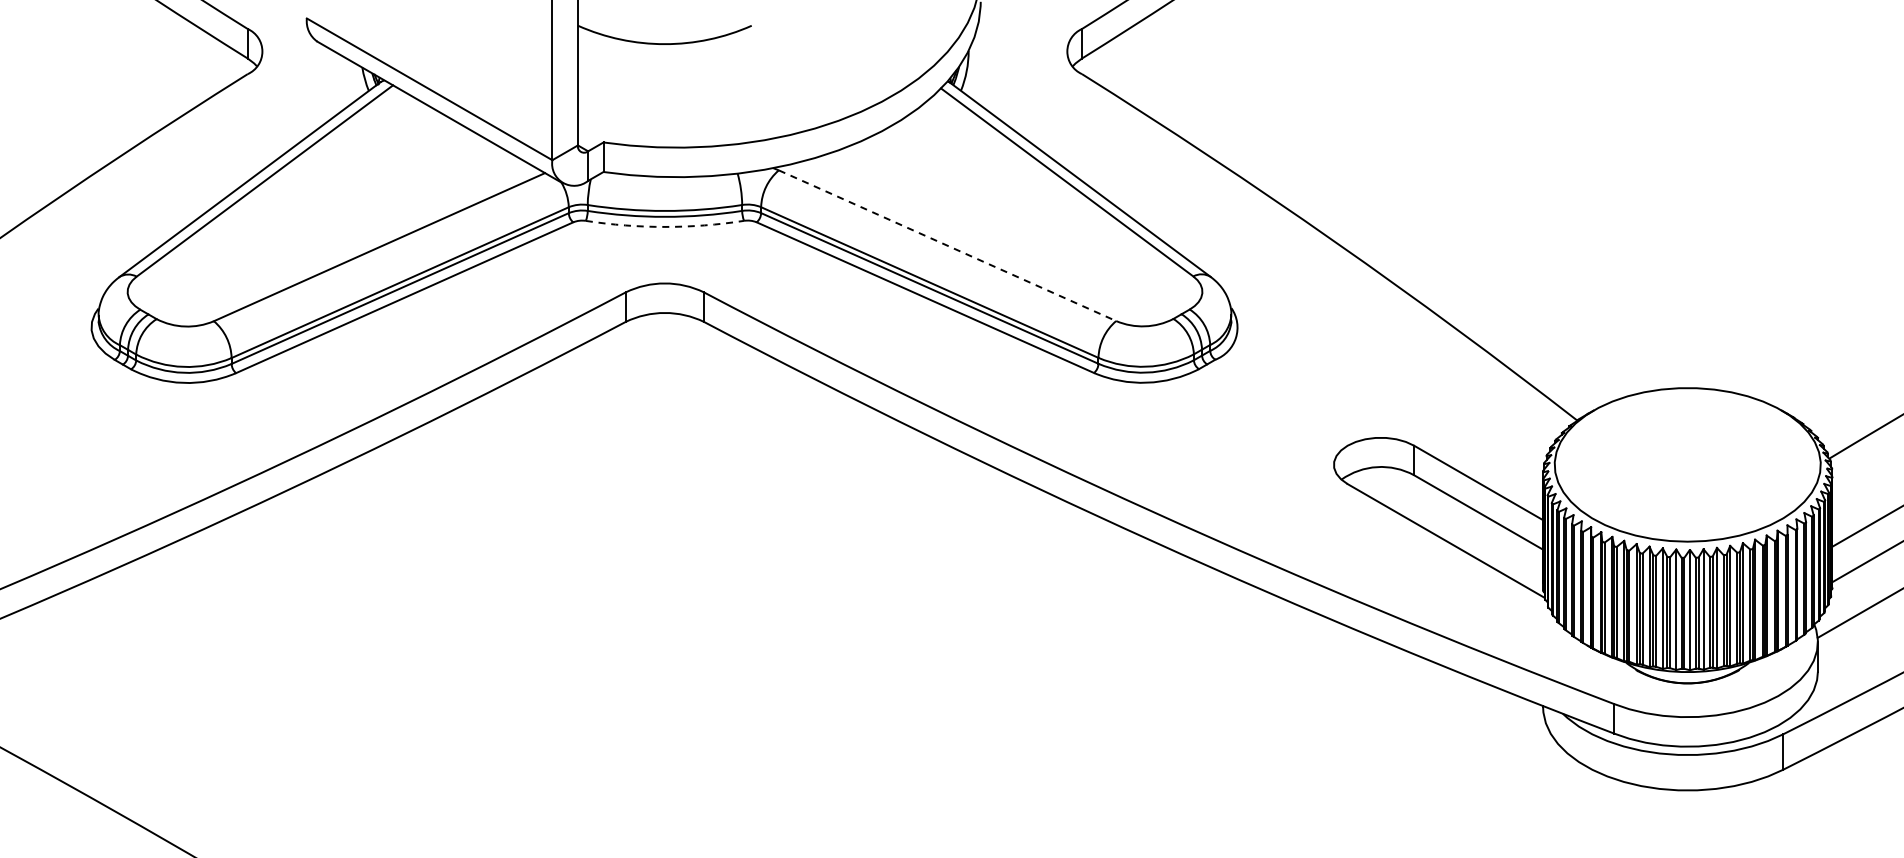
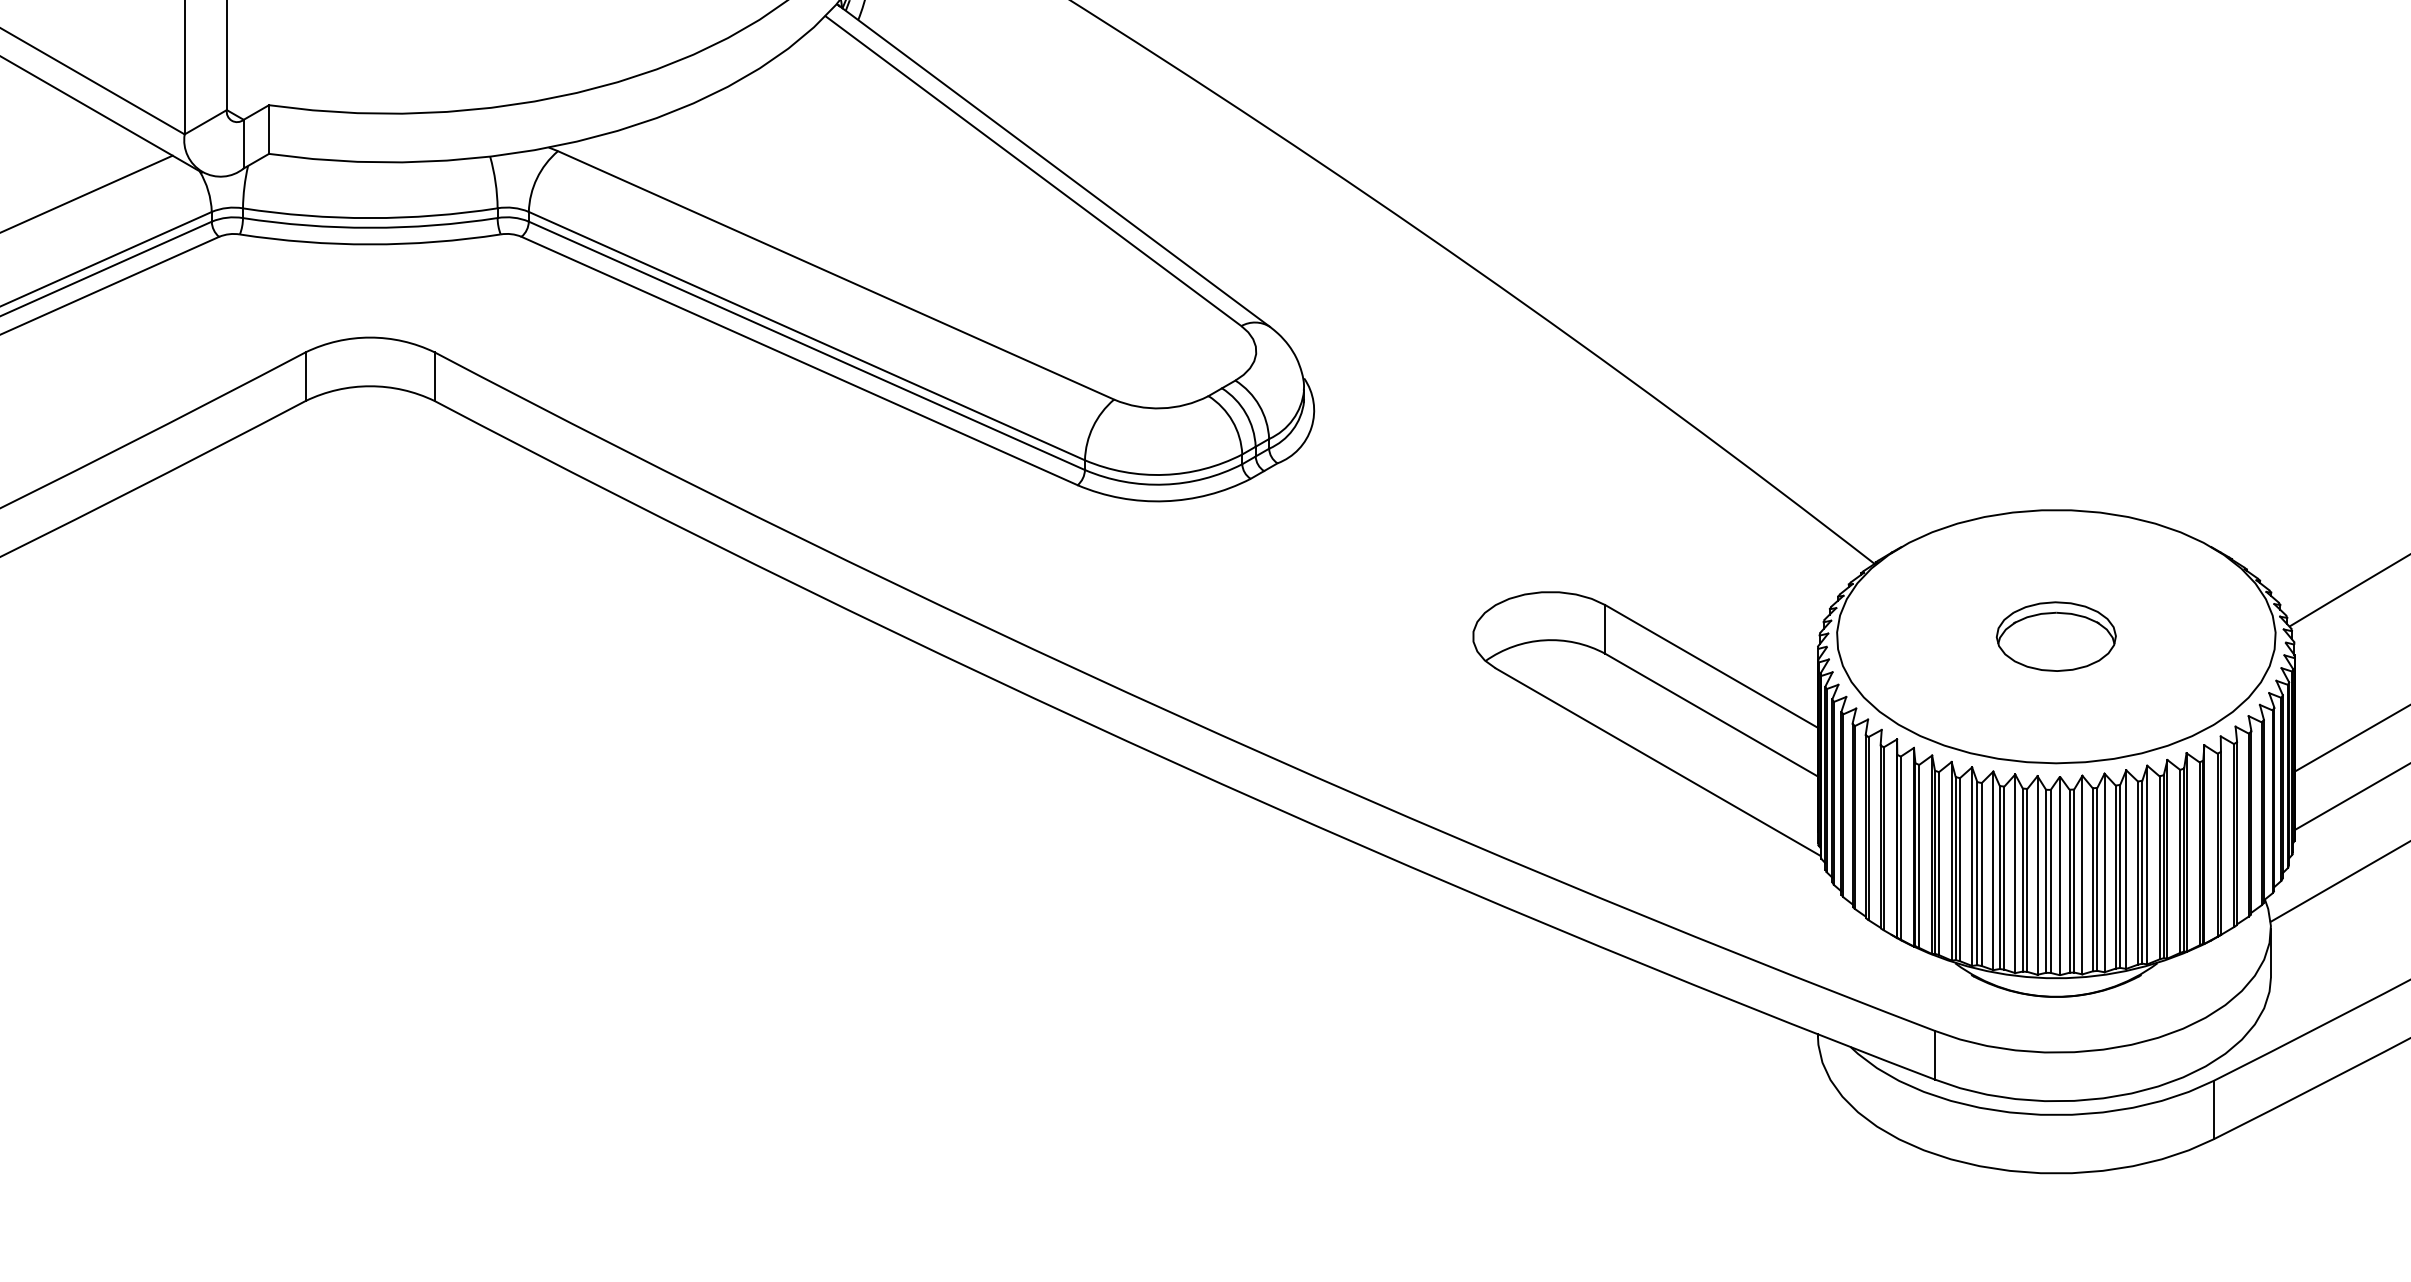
arc: (664, 226) -> (369, 243), dashed -> solid
line: (947, 245) -> (836, 275), dashed -> solid
part: (1687, 464) -> (2055, 636), added

